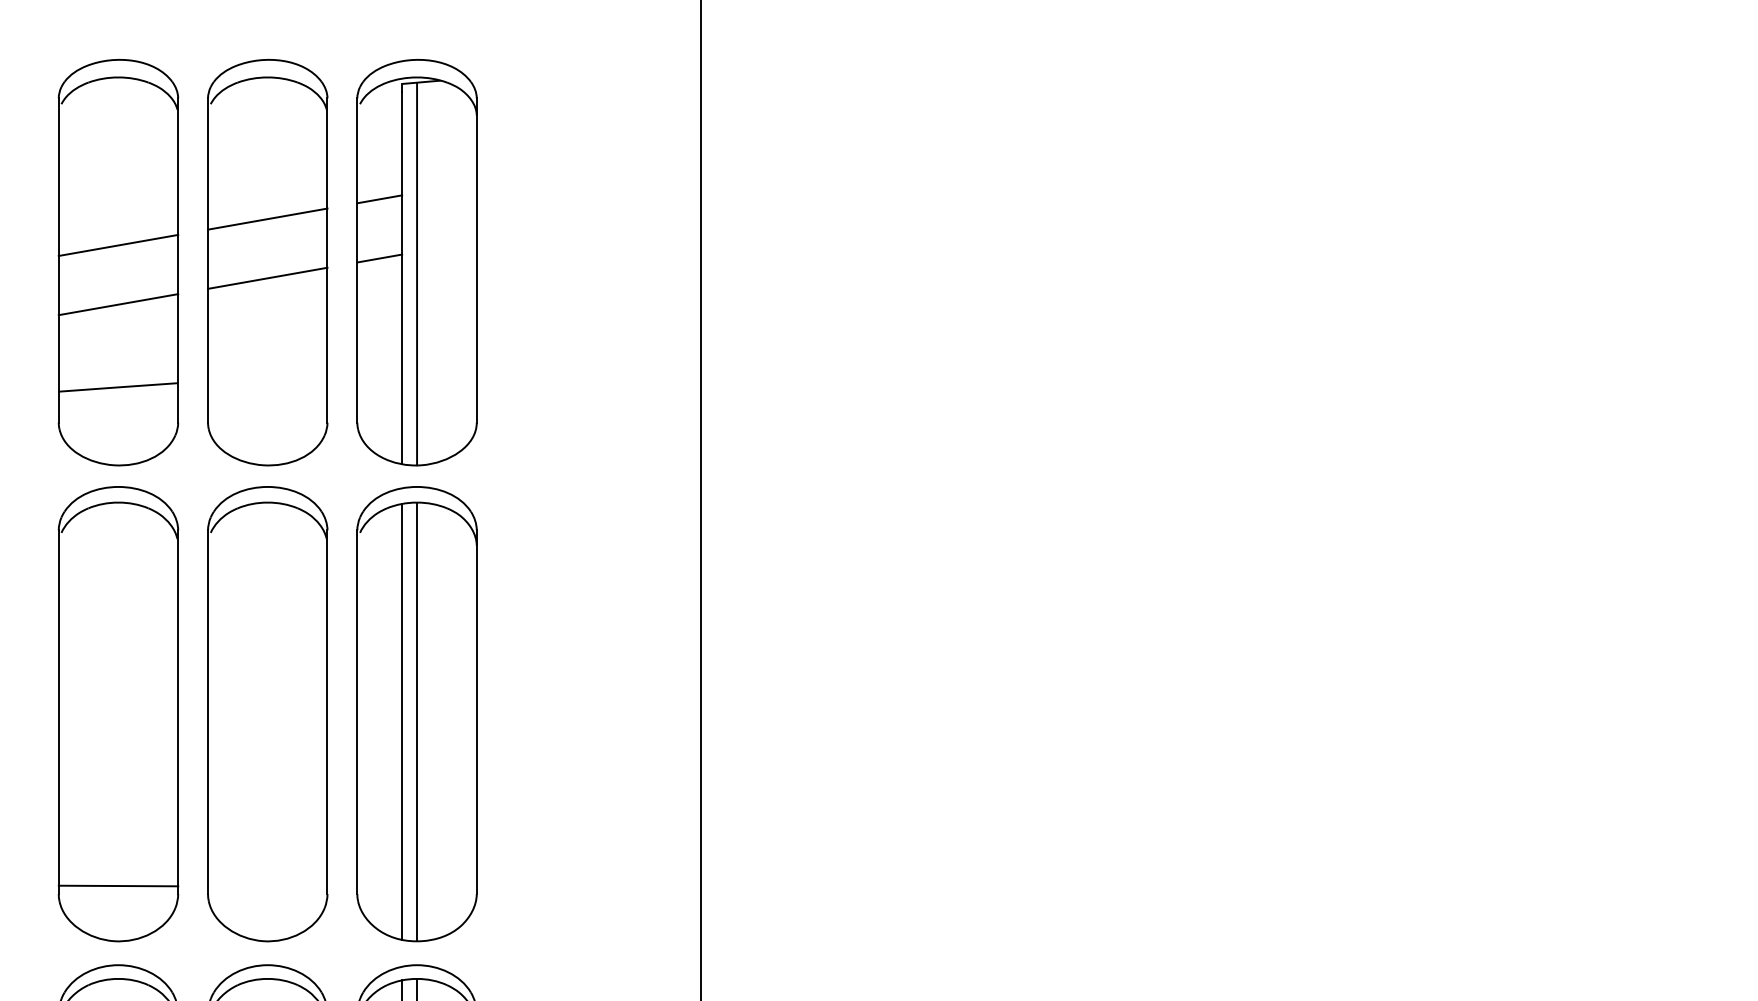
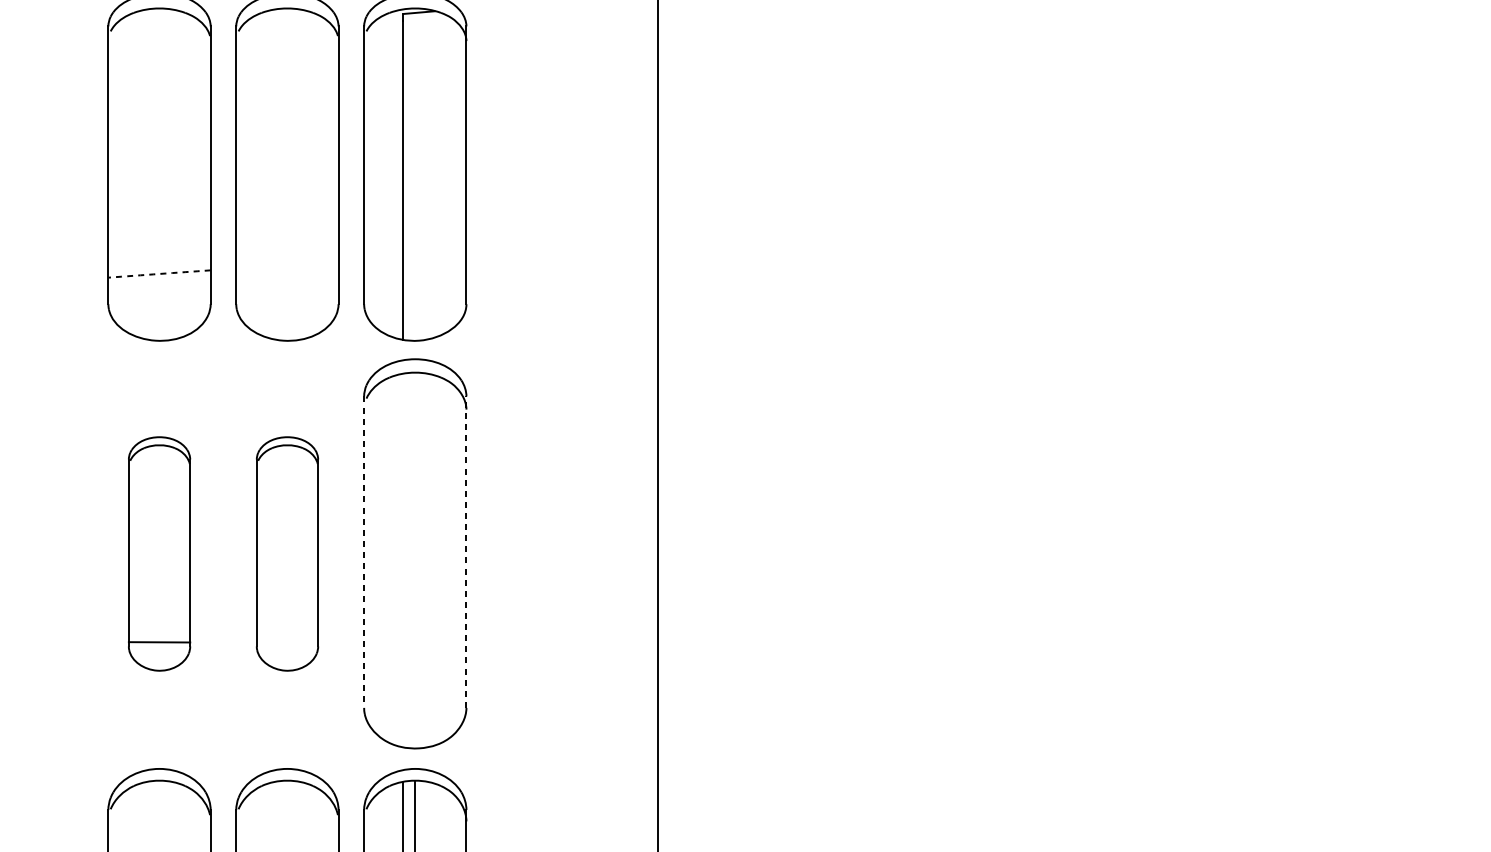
line: (379, 199) -> (383, 113), removed
line: (267, 218) -> (287, 129), removed
line: (118, 244) -> (159, 151), removed
line: (379, 258) -> (383, 163), removed
line: (417, 274) -> (415, 177), removed
line: (267, 277) -> (287, 179), removed
line: (118, 304) -> (159, 202), removed
arc: (118, 387) -> (159, 274), solid -> dashed
line: (357, 712) -> (364, 552), solid -> dashed
line: (476, 712) -> (466, 552), solid -> dashed
part: (118, 714) -> (159, 554), size x0.6
part: (267, 714) -> (287, 554), size x0.6
line: (402, 721) -> (402, 560), removed
line: (417, 721) -> (415, 560), removed

